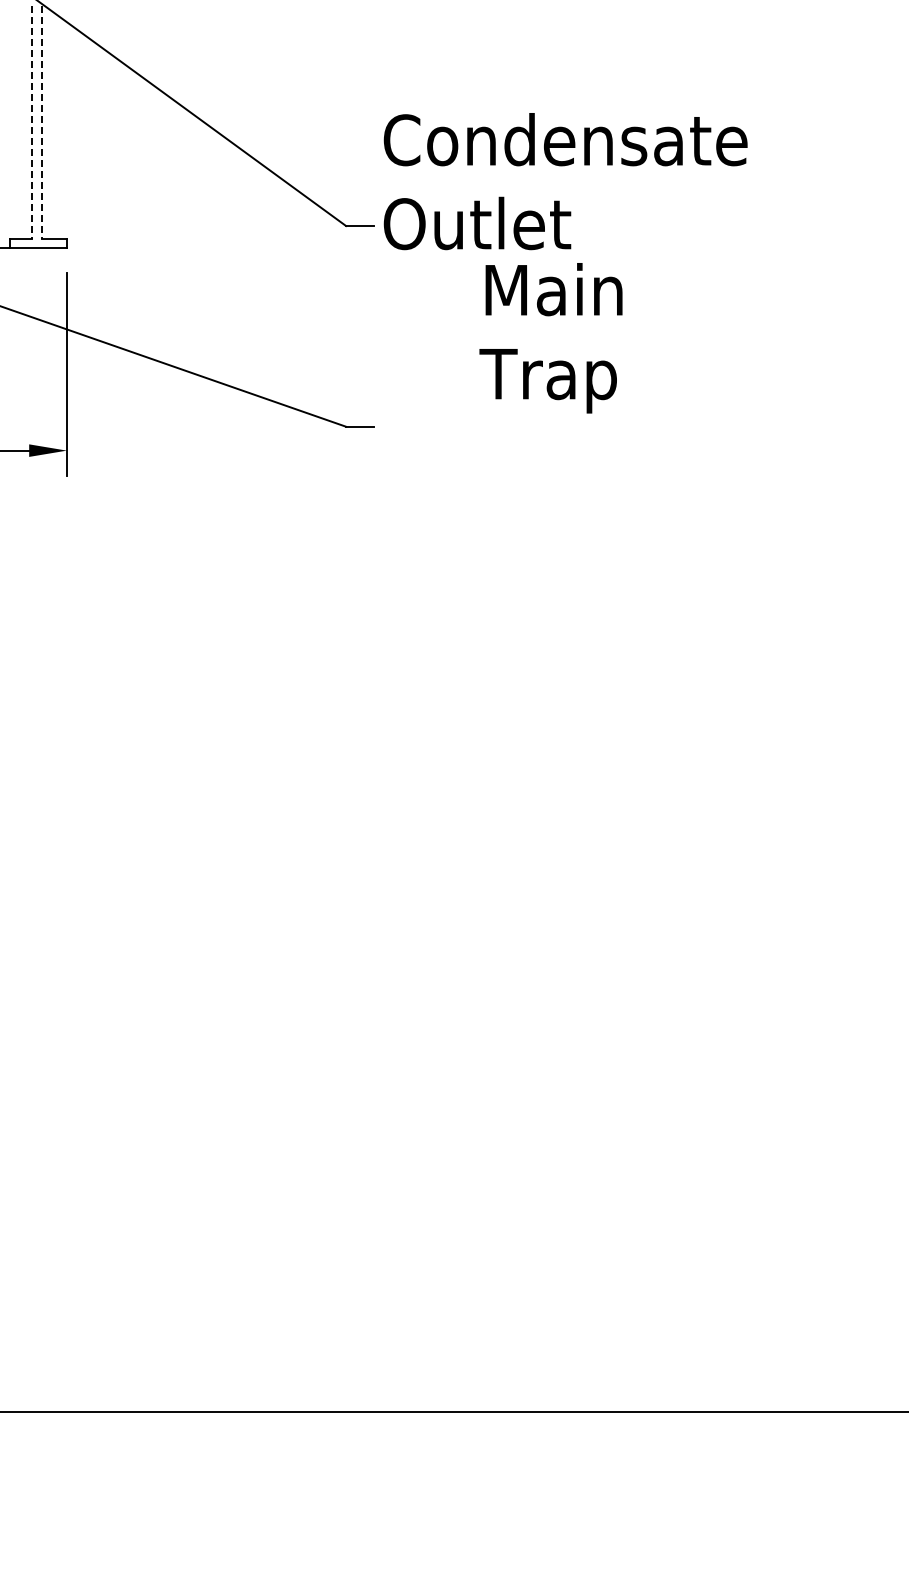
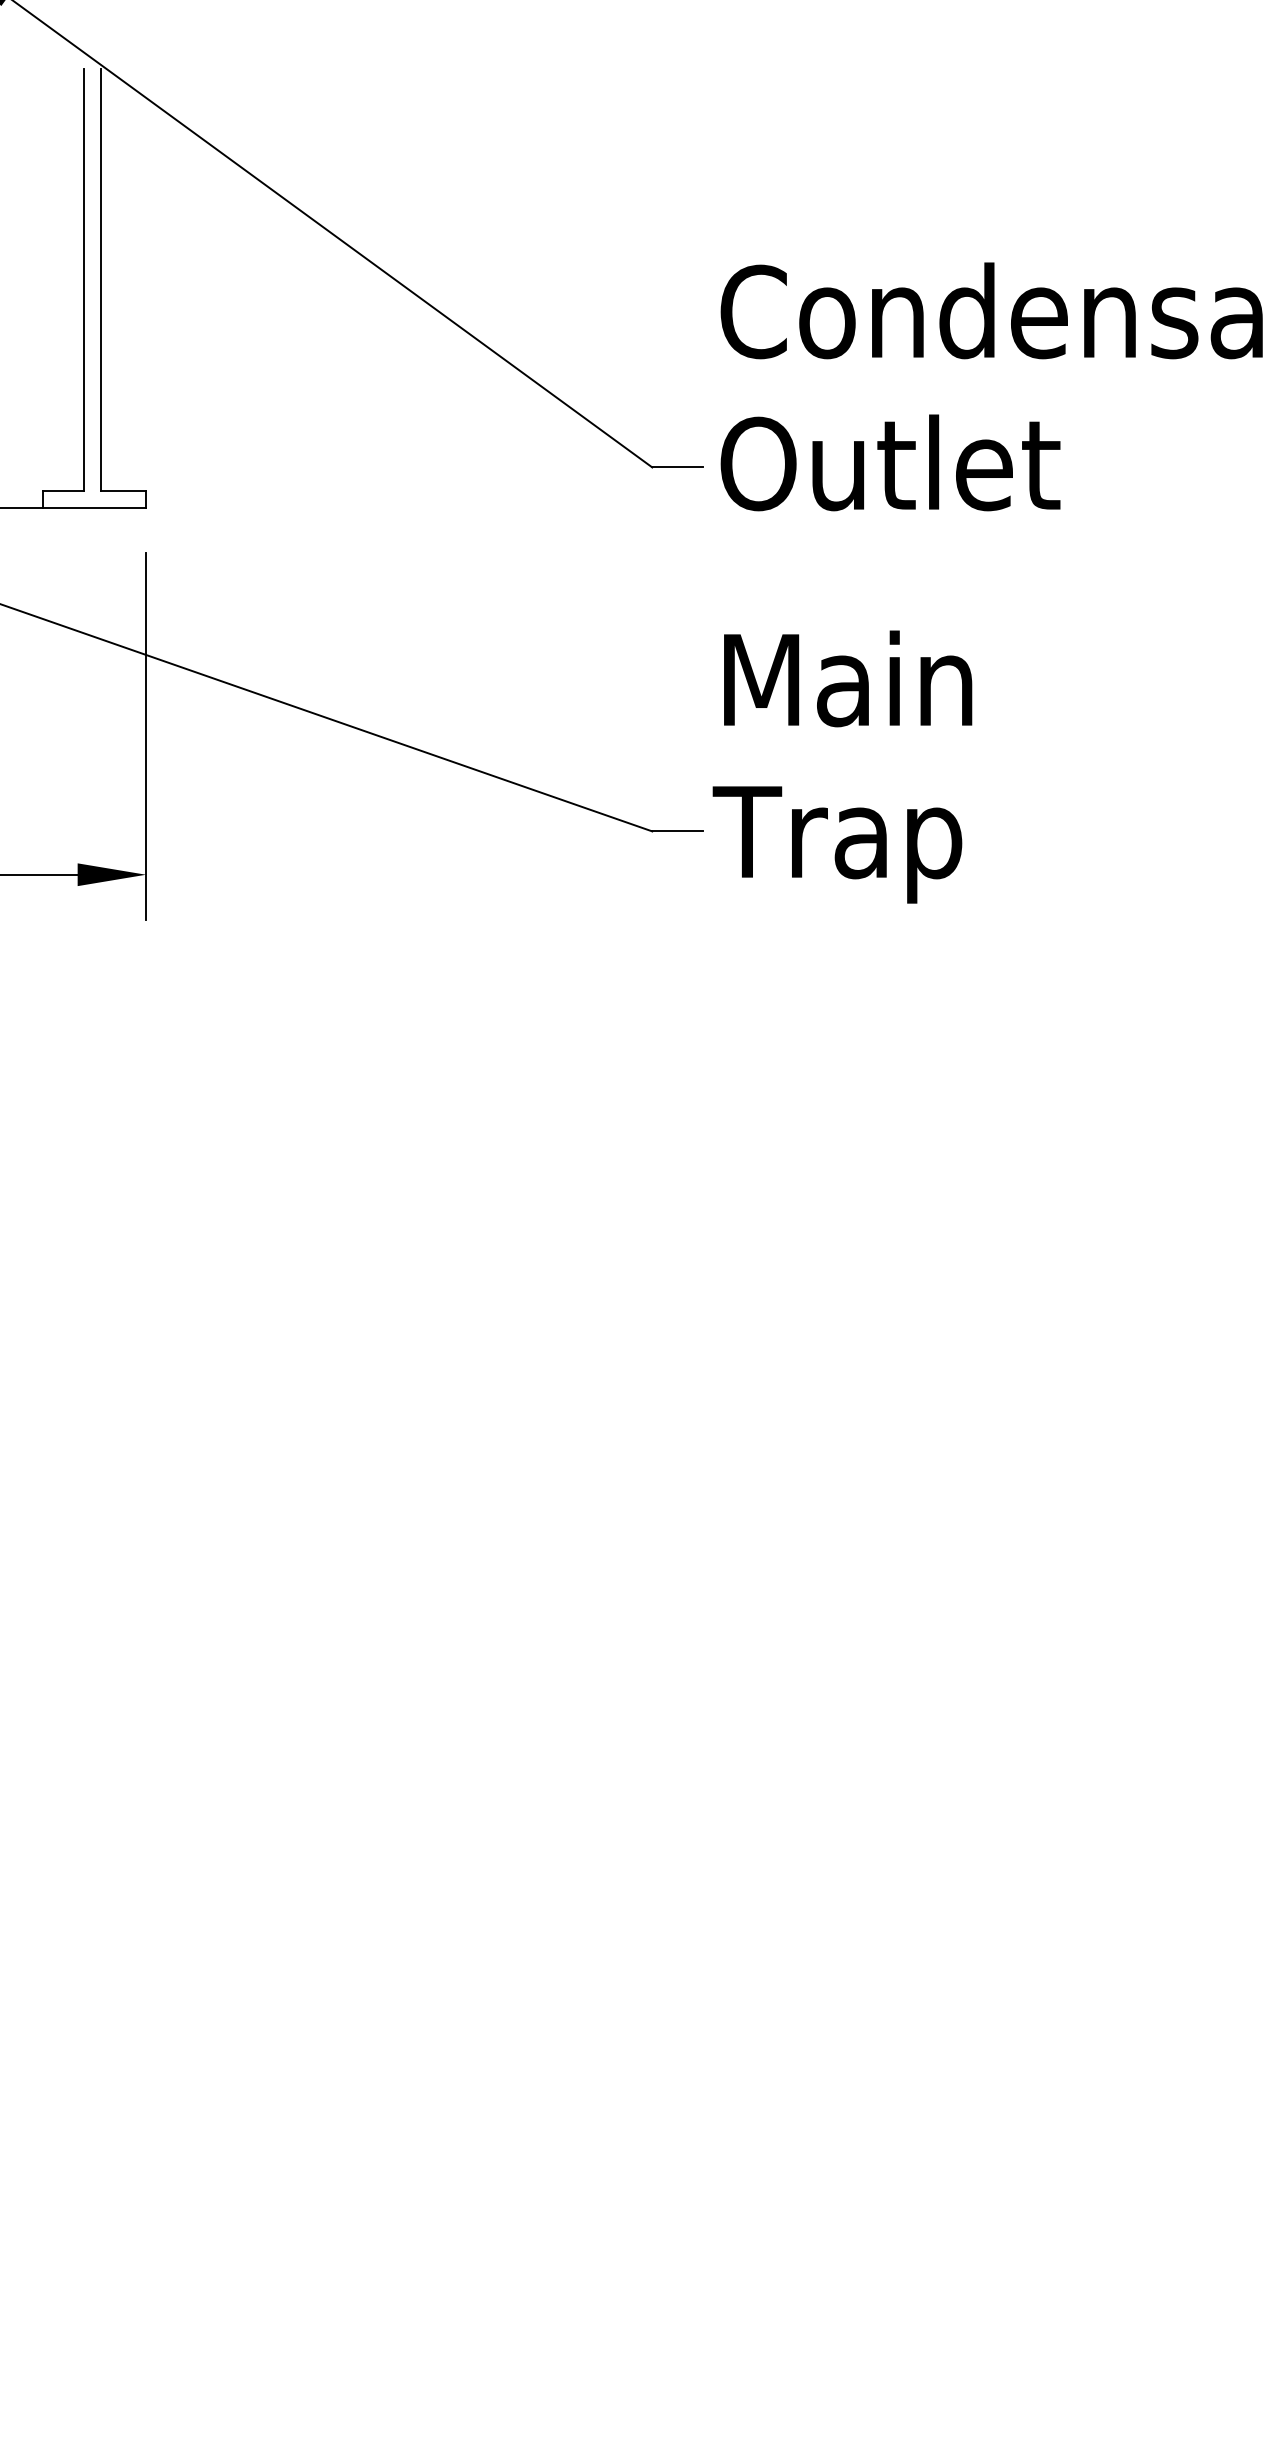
line: (32, 123) -> (83, 281), dashed -> solid
line: (42, 123) -> (101, 281), dashed -> solid
text: (550, 338) -> (841, 767), moved

